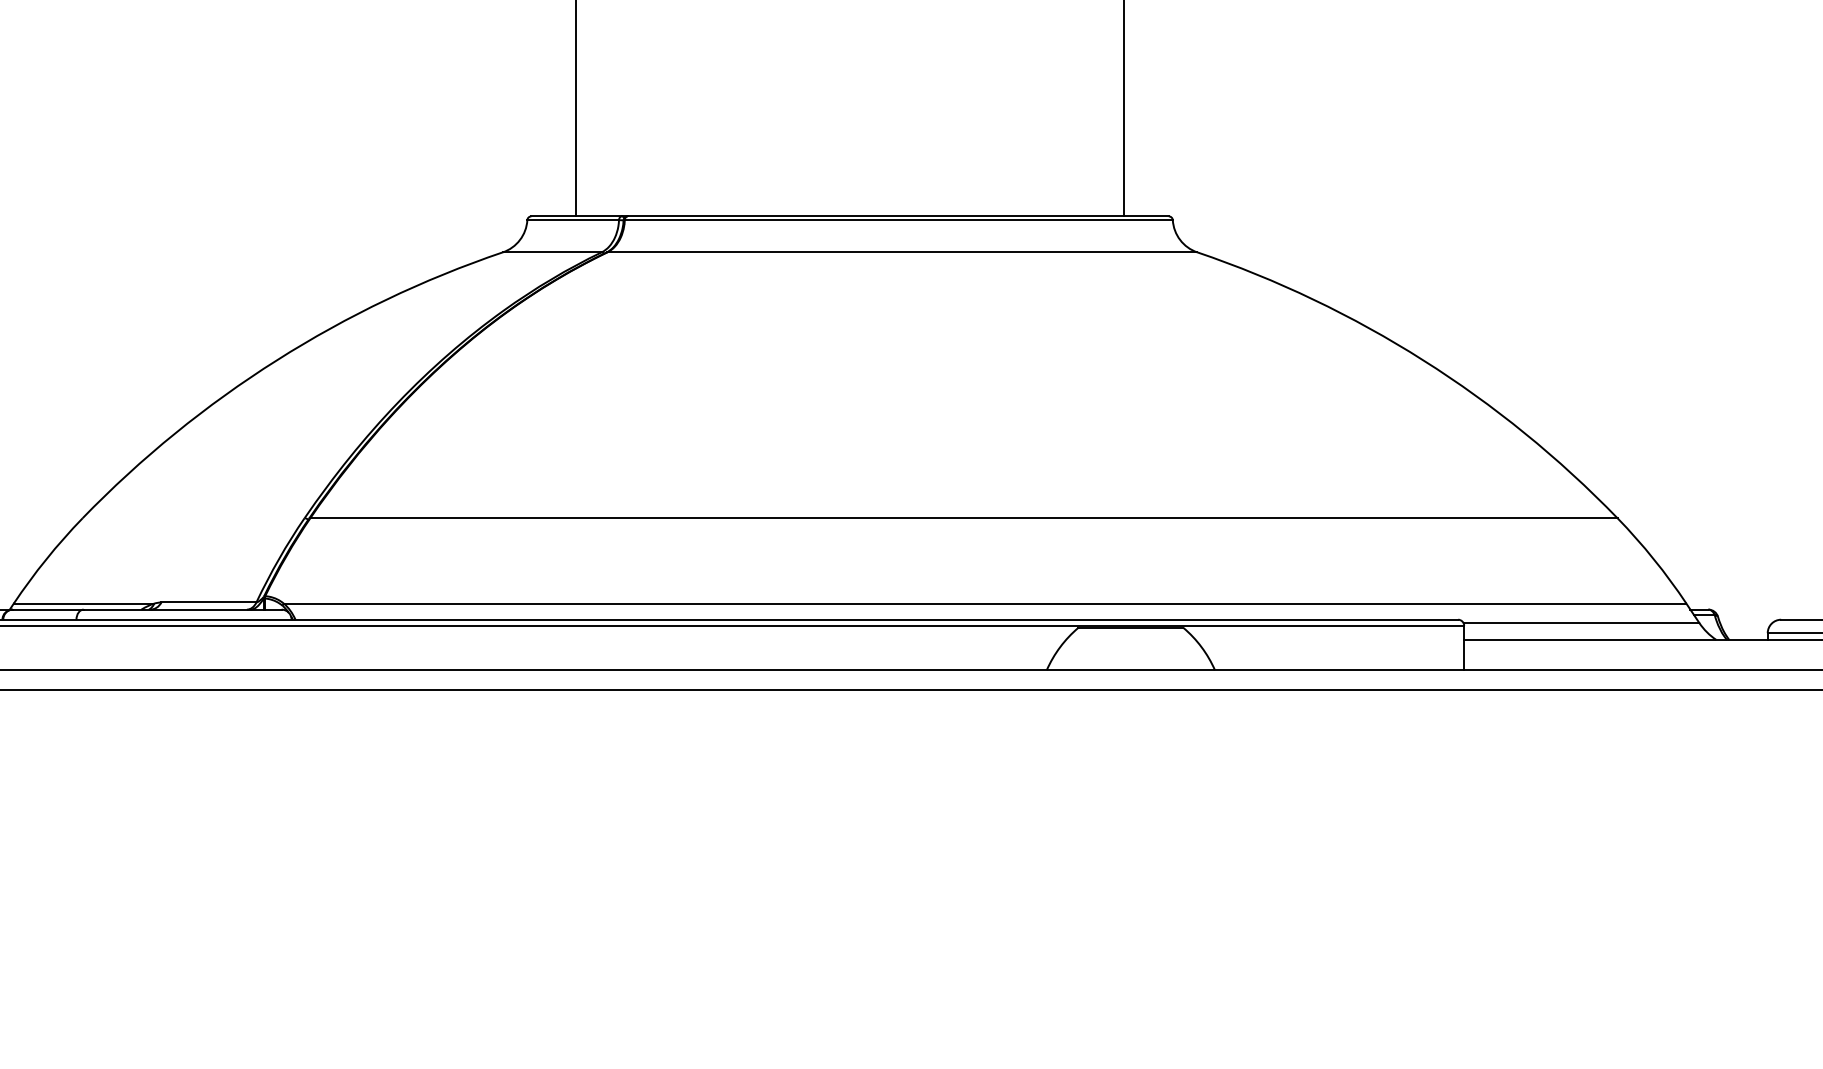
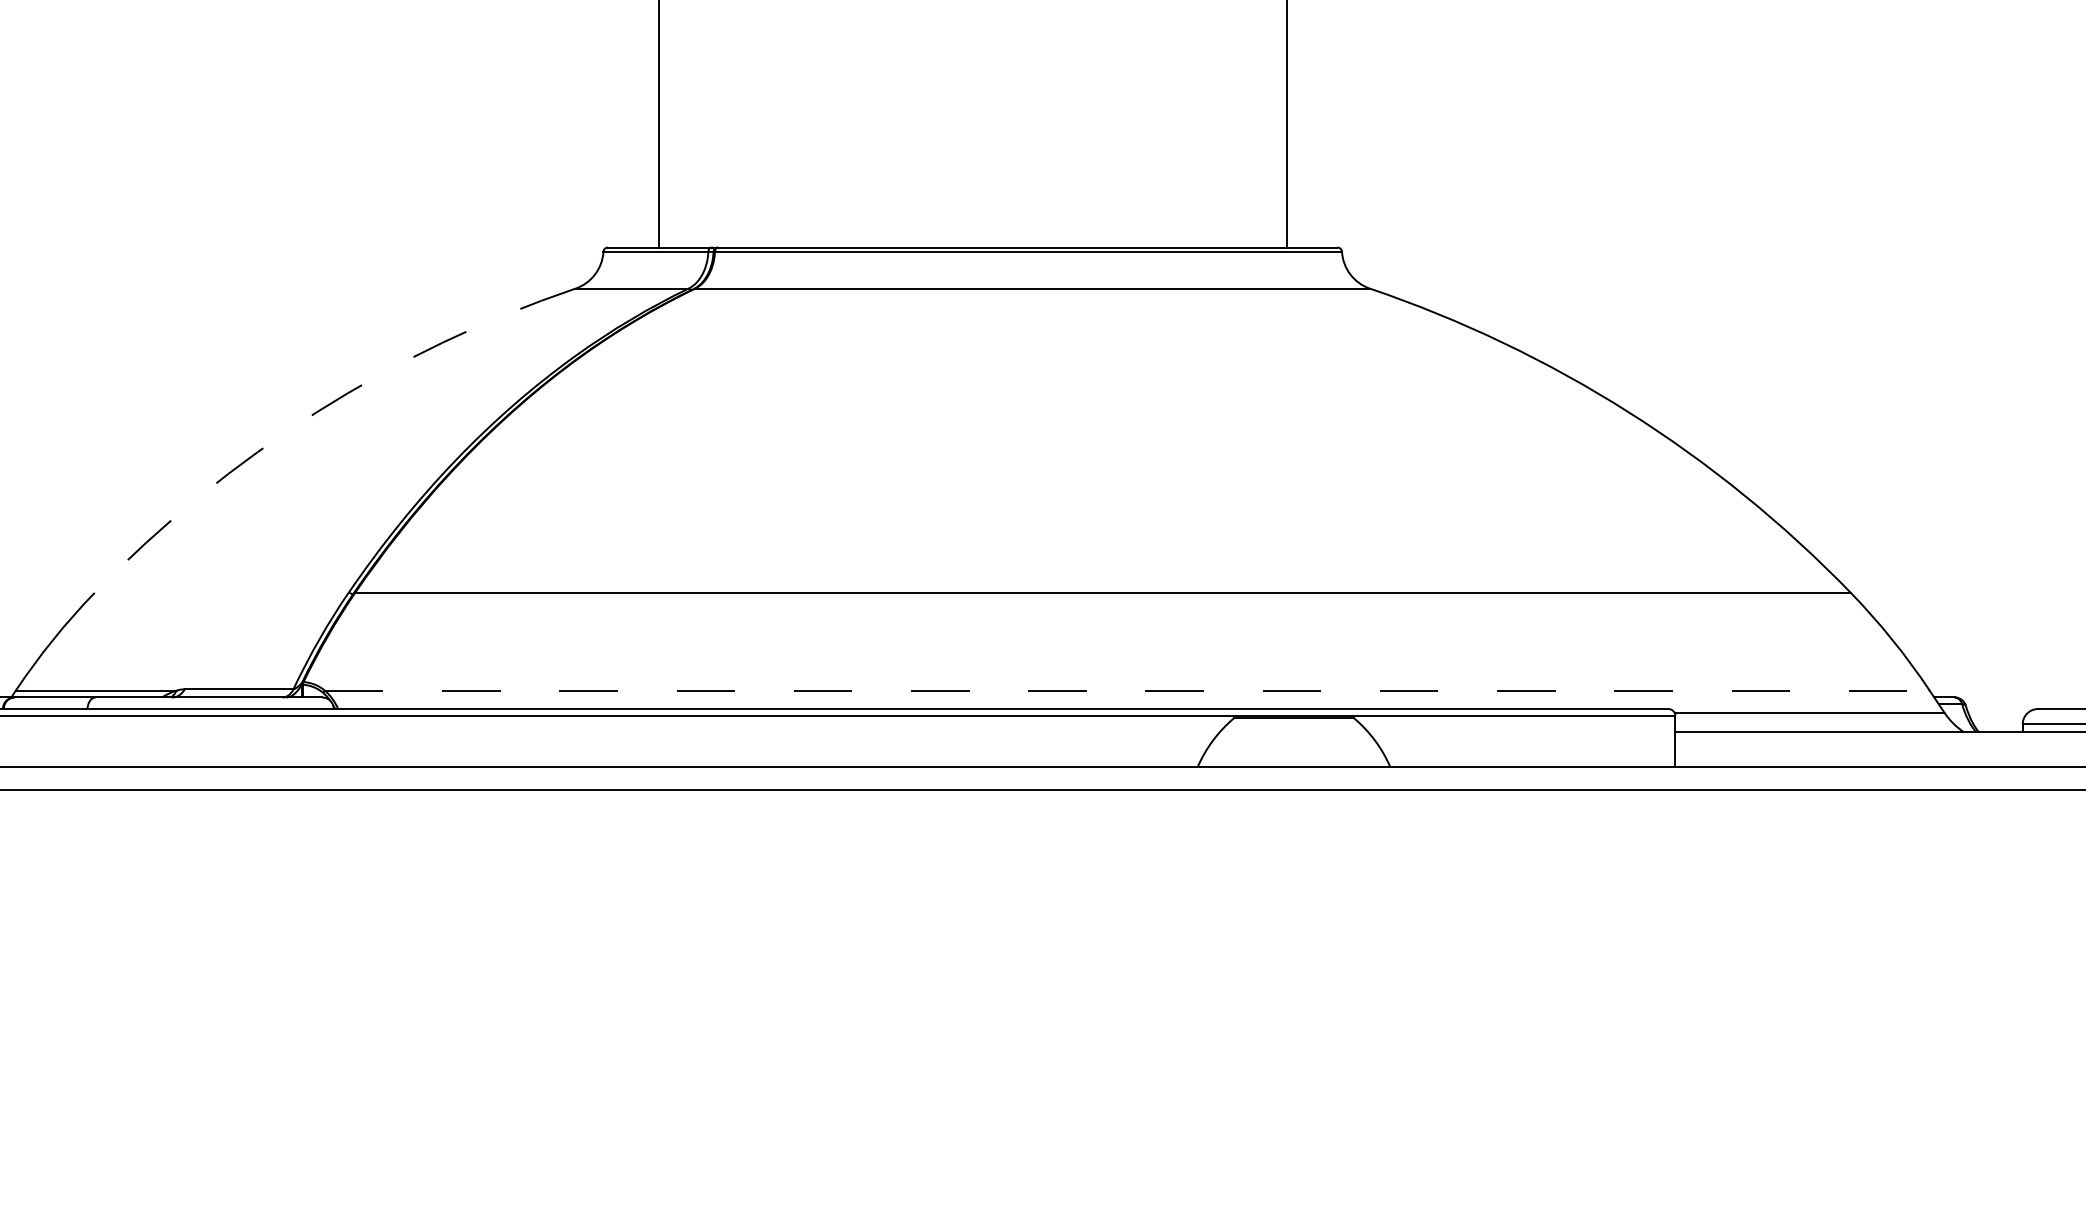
arc: (276, 360) -> (316, 412), solid -> dashed
line: (985, 603) -> (1127, 690), solid -> dashed

